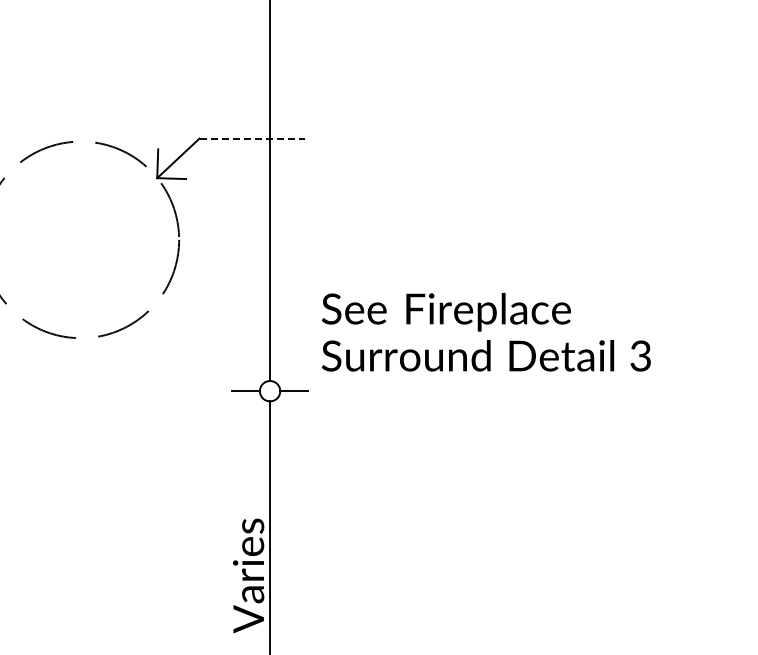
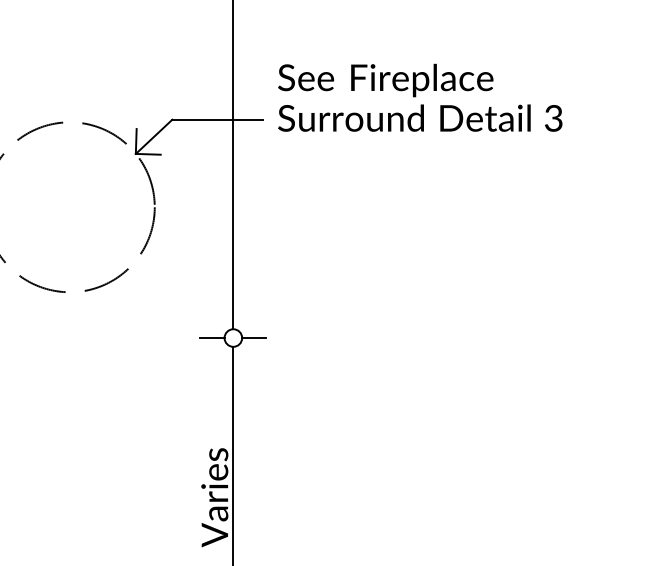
line: (252, 138) -> (218, 119), dashed -> solid
text: (485, 332) -> (419, 98), moved

